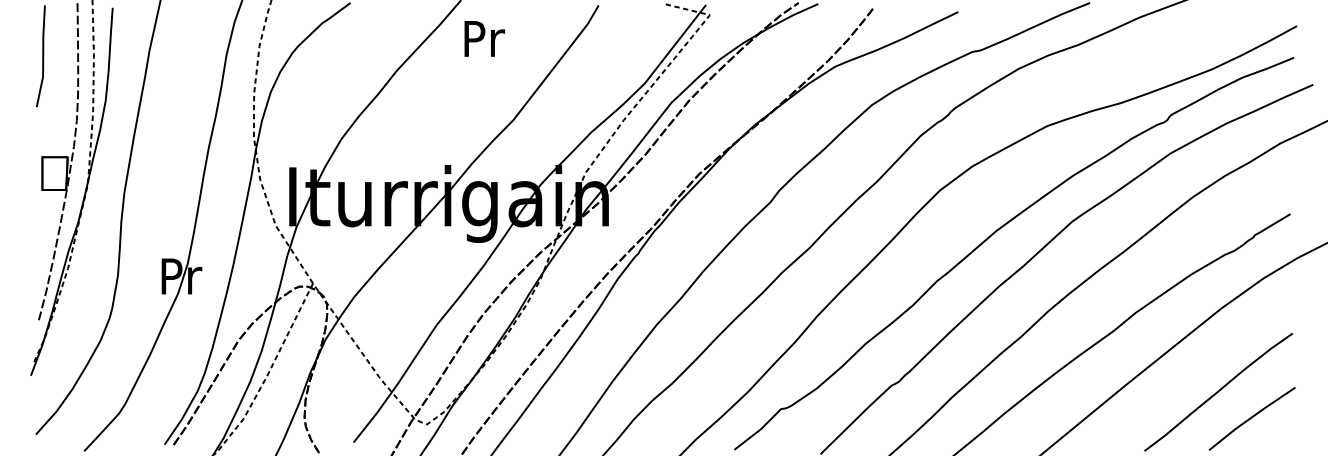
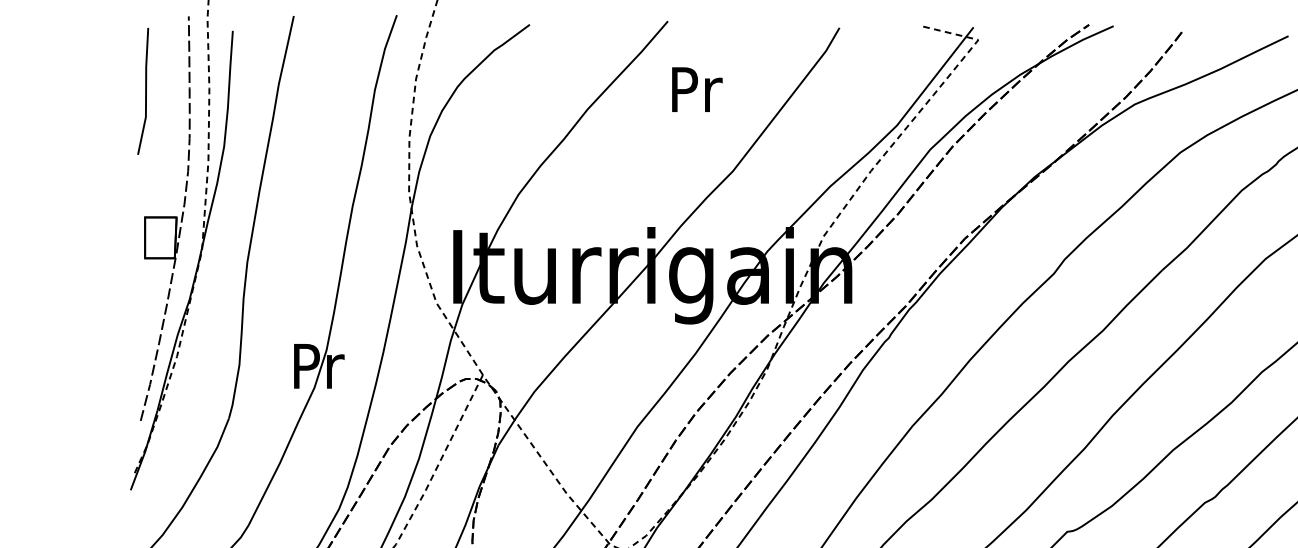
text: (484, 38) -> (696, 89), moved

